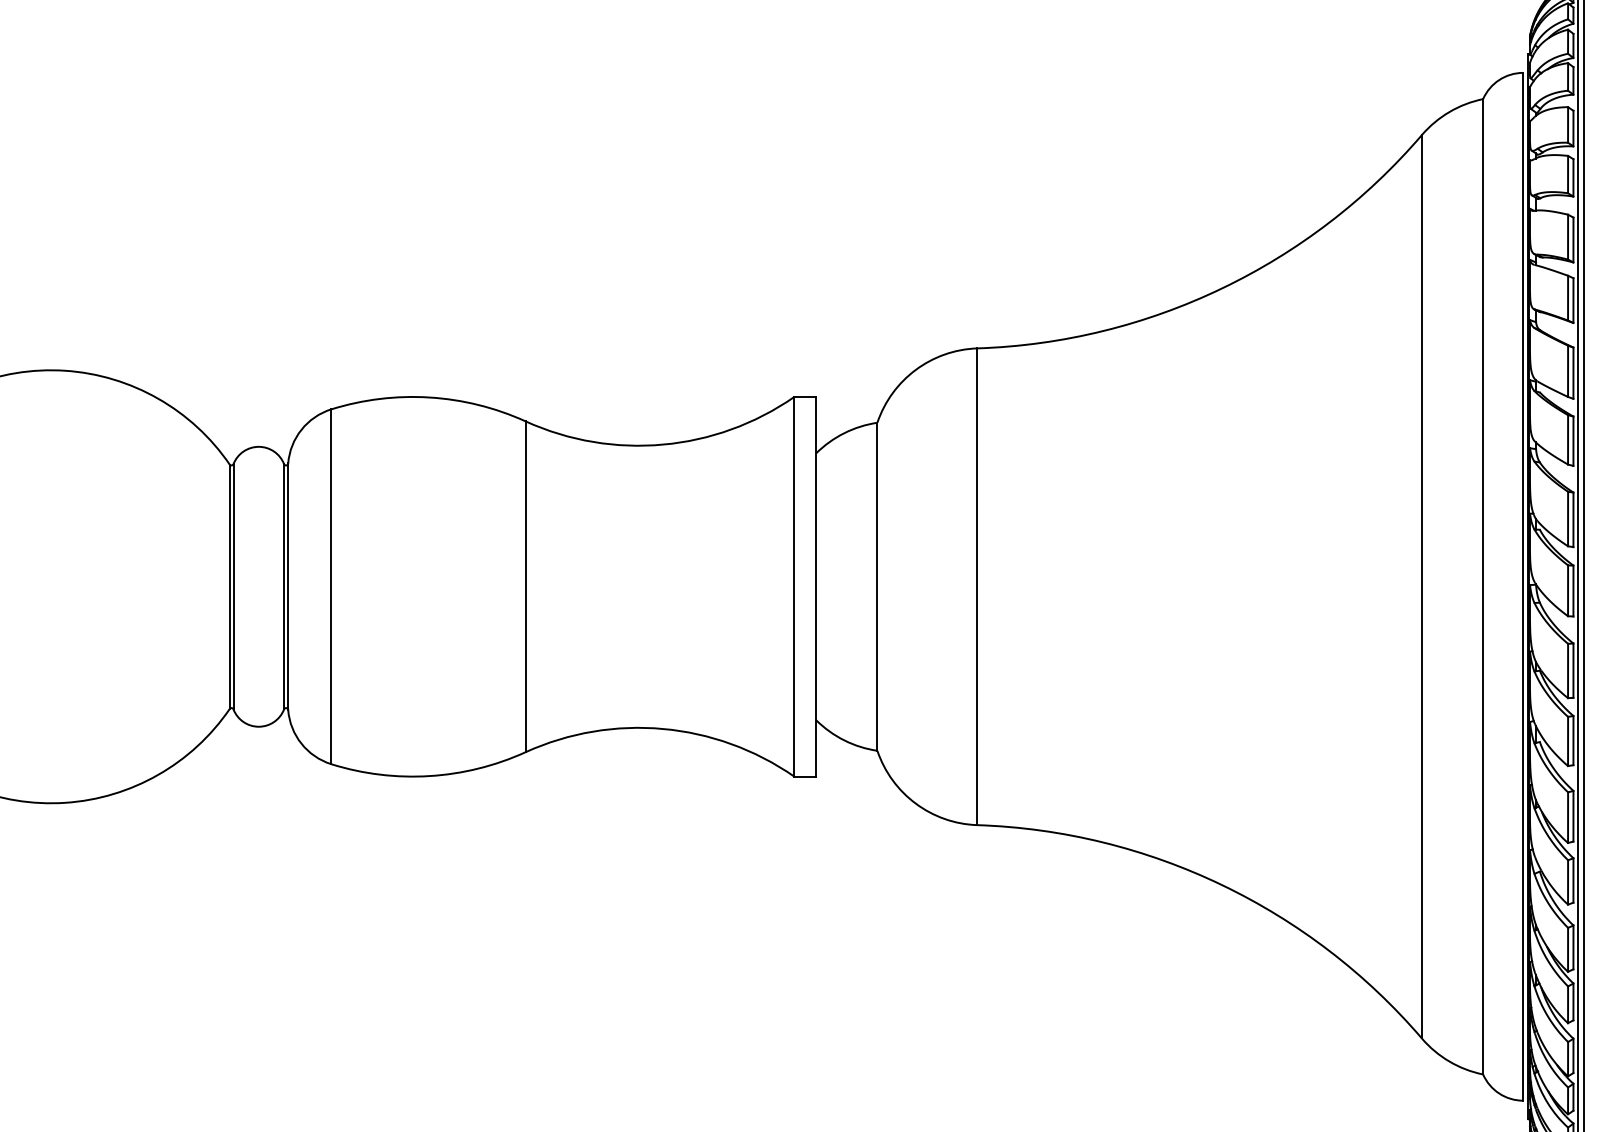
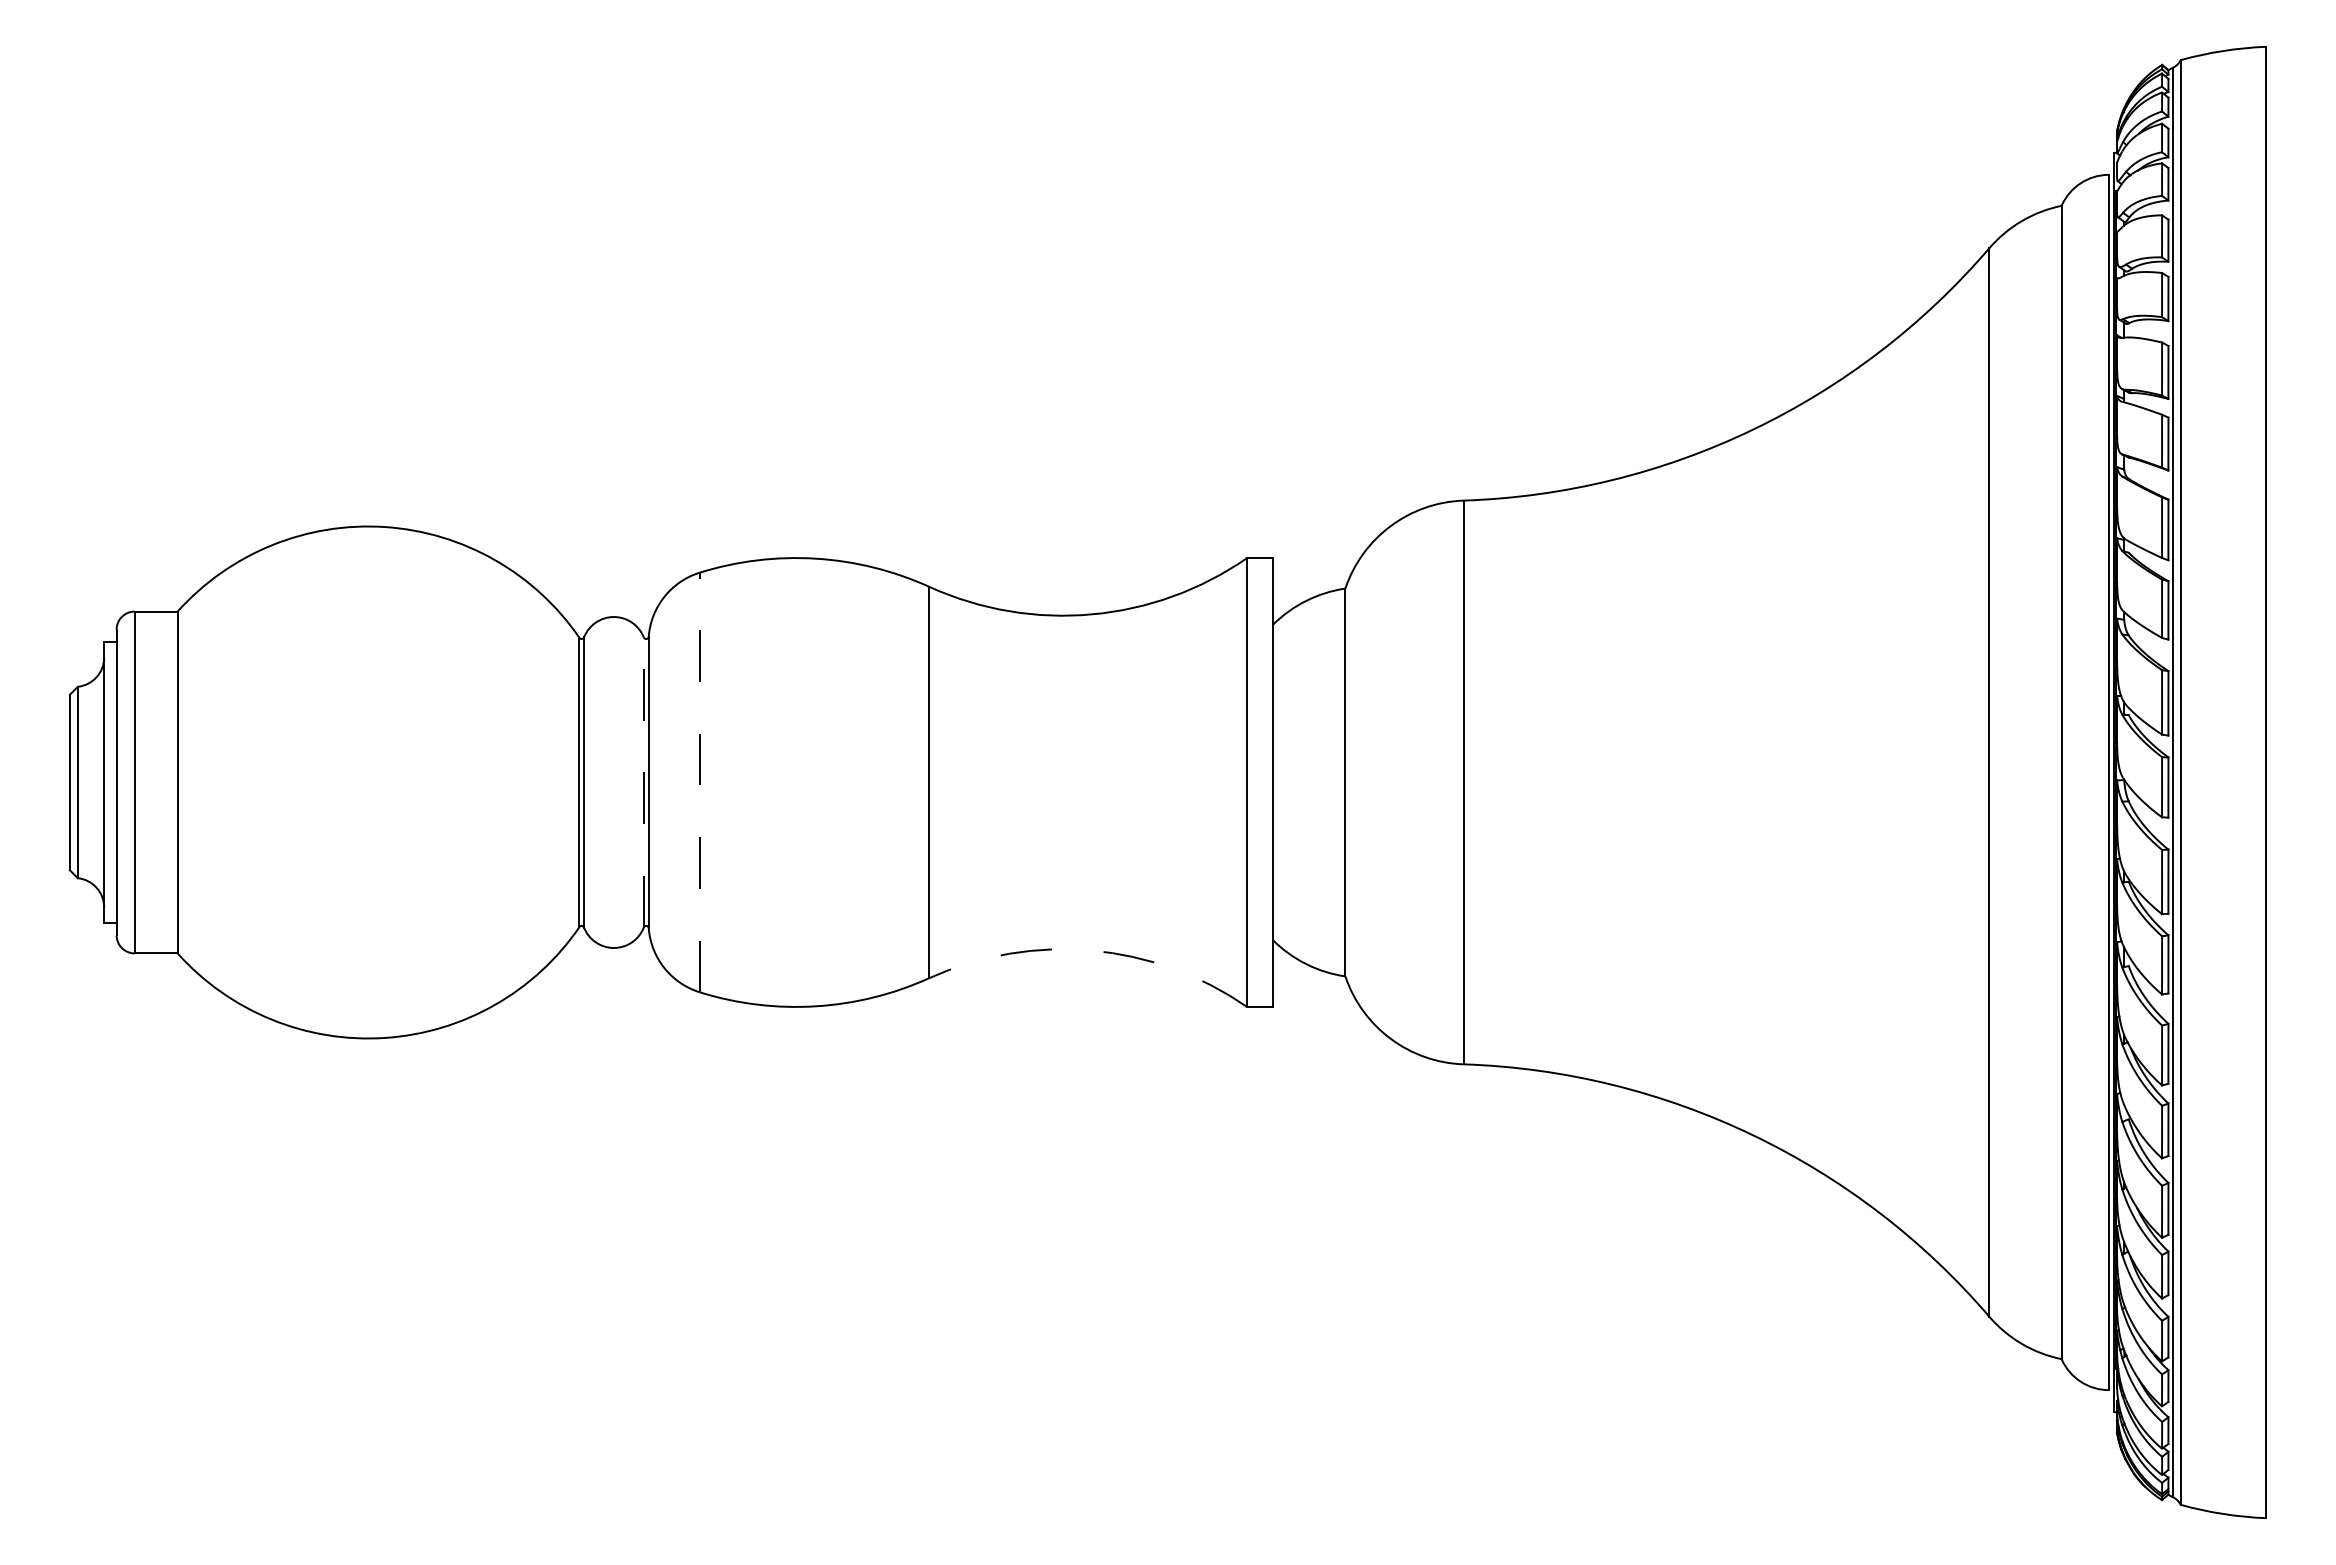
line: (283, 586) -> (643, 782), solid -> dashed
line: (331, 586) -> (699, 782), solid -> dashed
arc: (663, 728) -> (1092, 950), solid -> dashed

